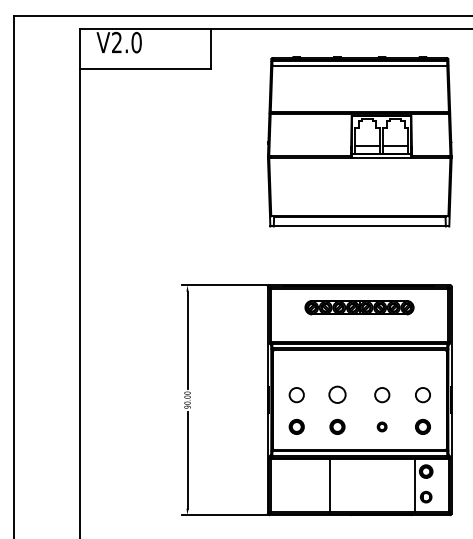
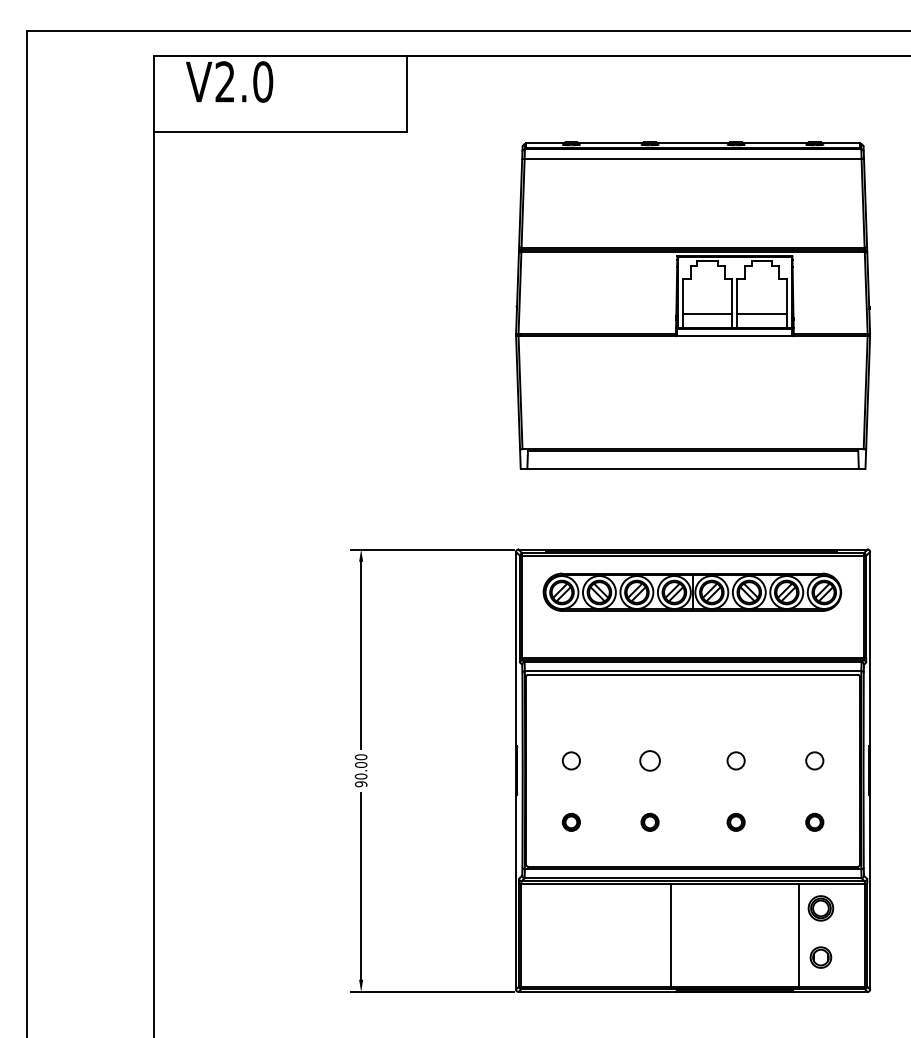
part: (359, 141) -> (692, 305), moved
part: (359, 307) -> (692, 592), size x1.43
circle: (296, 394) -> (571, 759), size x0.62
circle: (381, 394) -> (734, 759), size x0.62
circle: (422, 394) -> (813, 759), size x0.62
circle: (337, 395) -> (650, 761), size x0.62
part: (296, 426) -> (571, 821), size x0.62
part: (337, 426) -> (650, 821), size x0.62
part: (422, 426) -> (813, 821), size x0.62
line: (330, 485) -> (671, 935), moved

